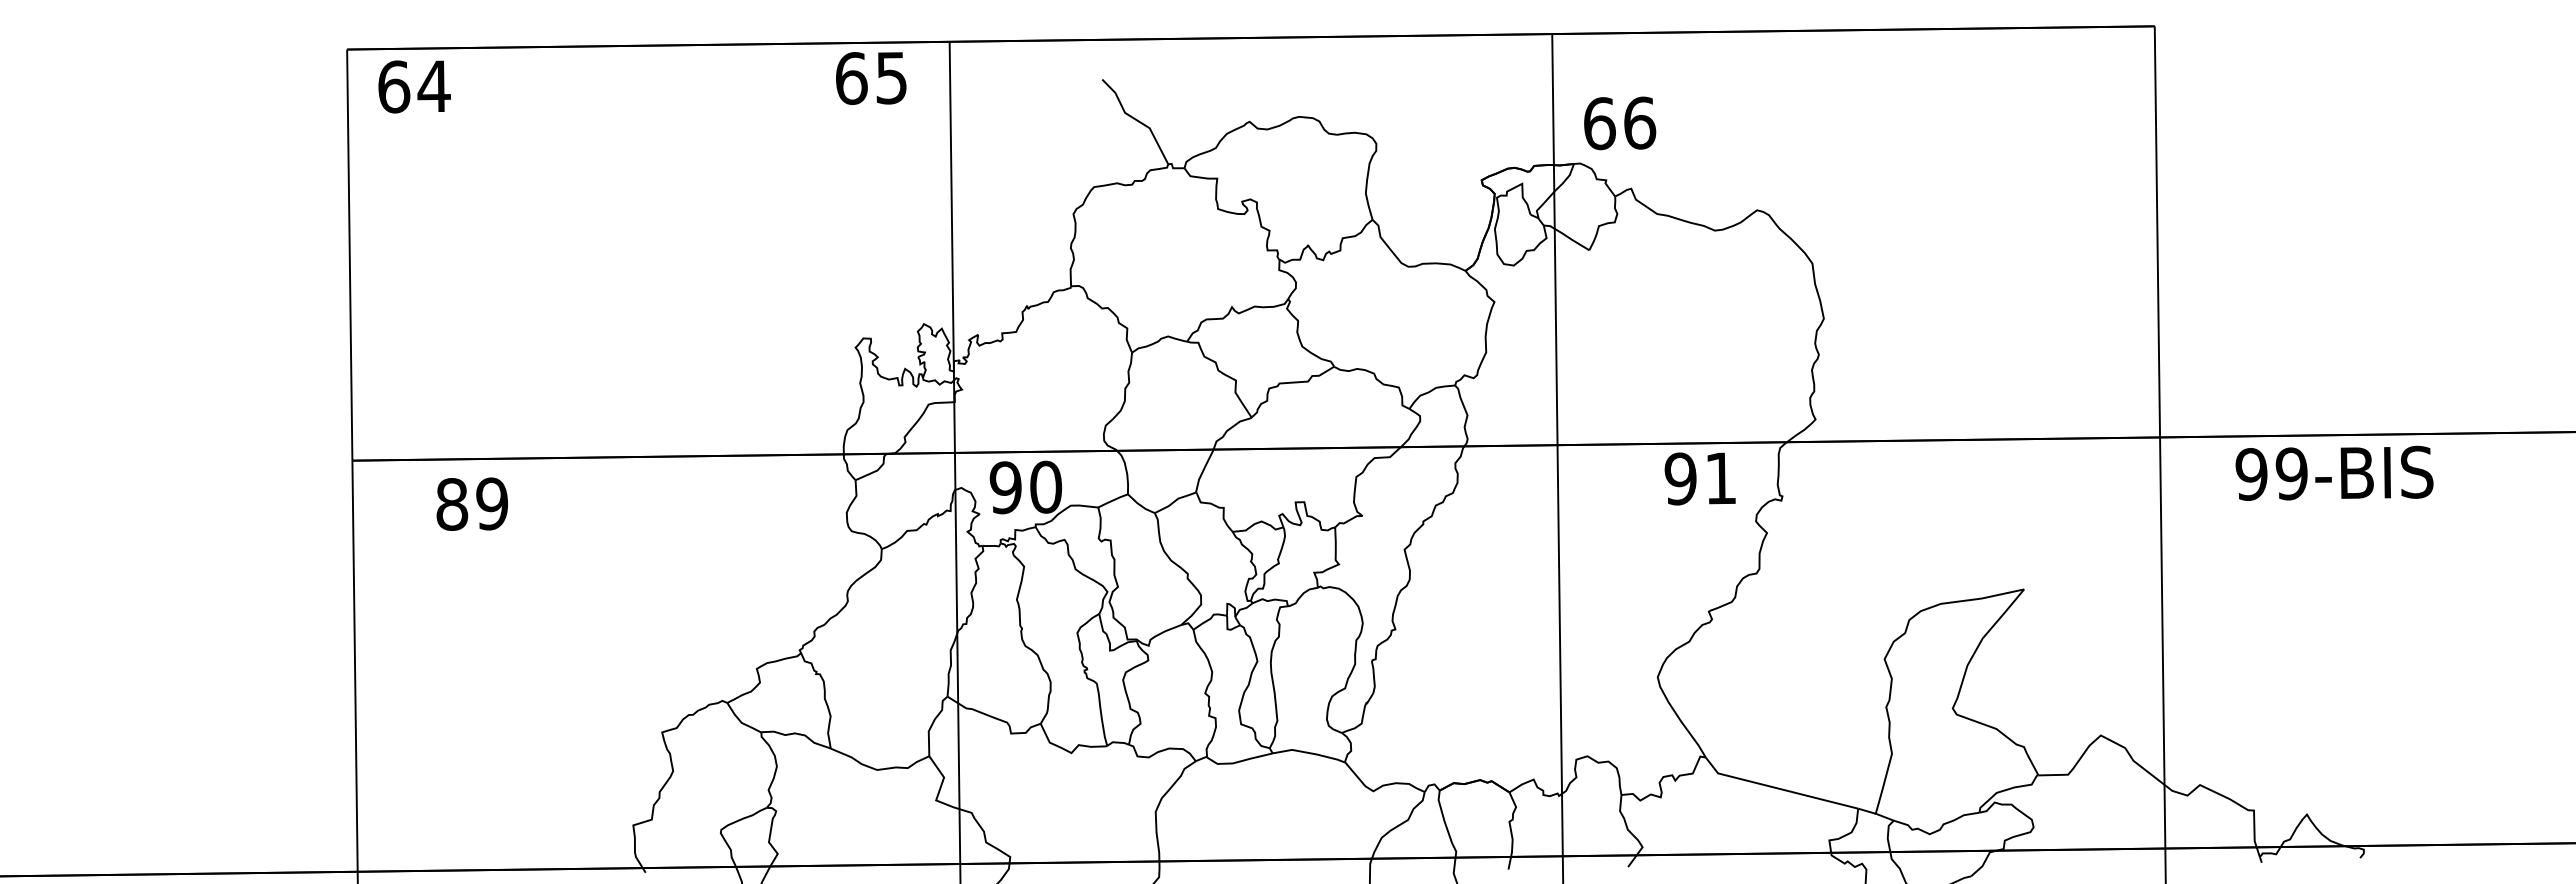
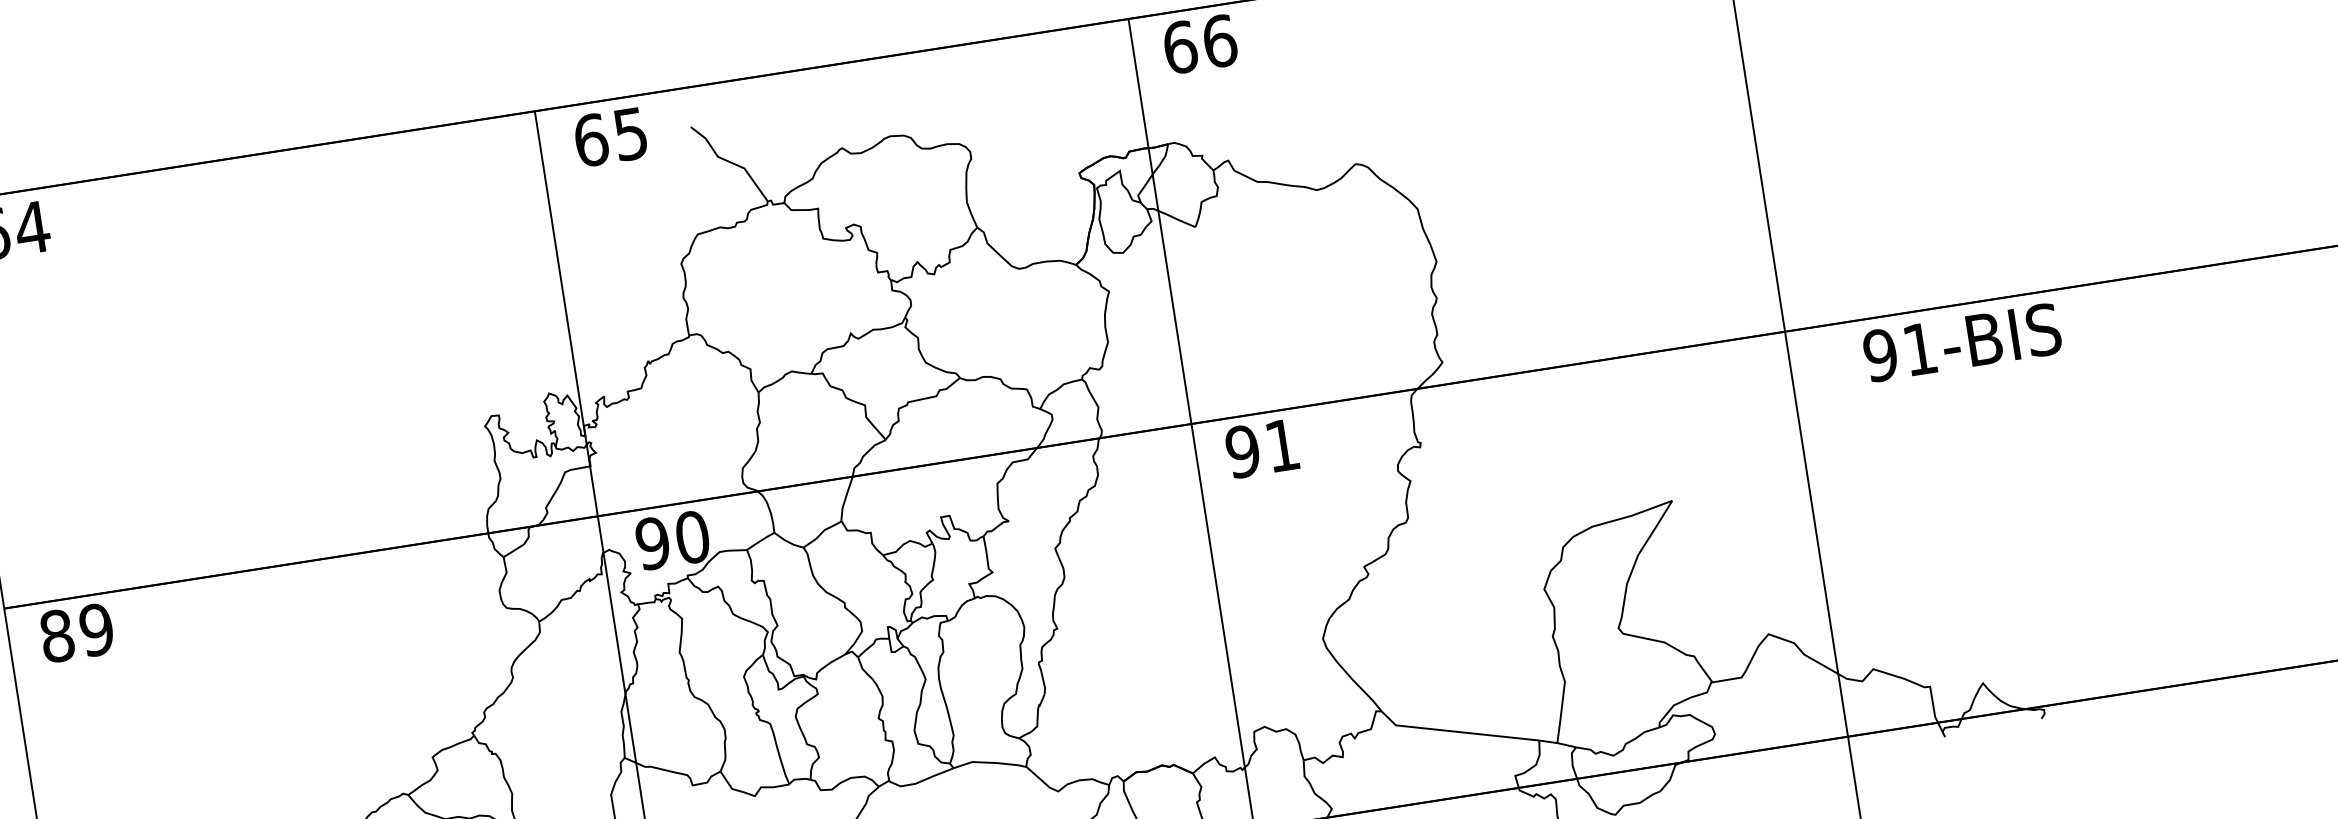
text: (871, 78) -> (610, 137), moved
text: (1620, 123) -> (1200, 44), moved
text: (2291, 473) -> (1919, 348), 99-BIS -> 91-BIS
text: (1699, 478) -> (1261, 448), moved
text: (471, 503) -> (76, 632), moved

